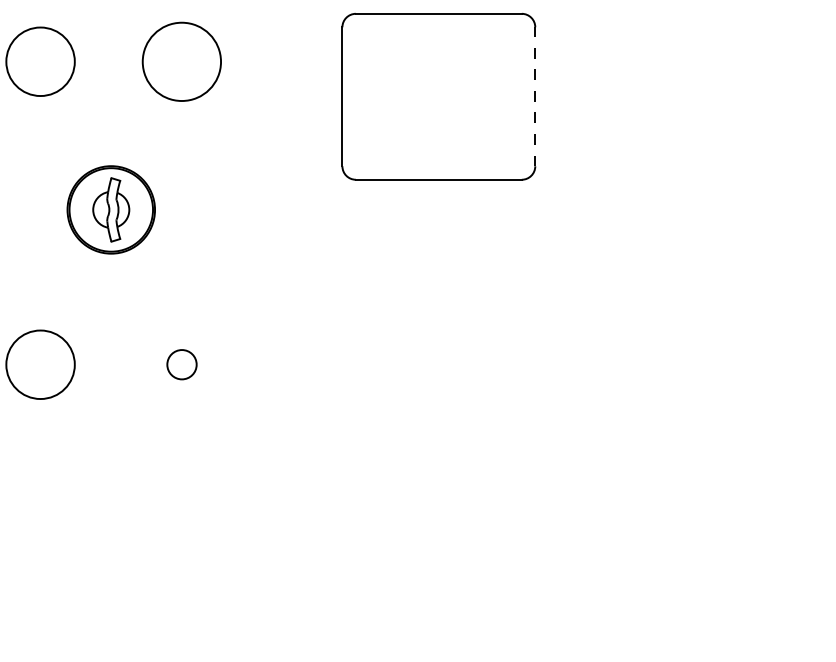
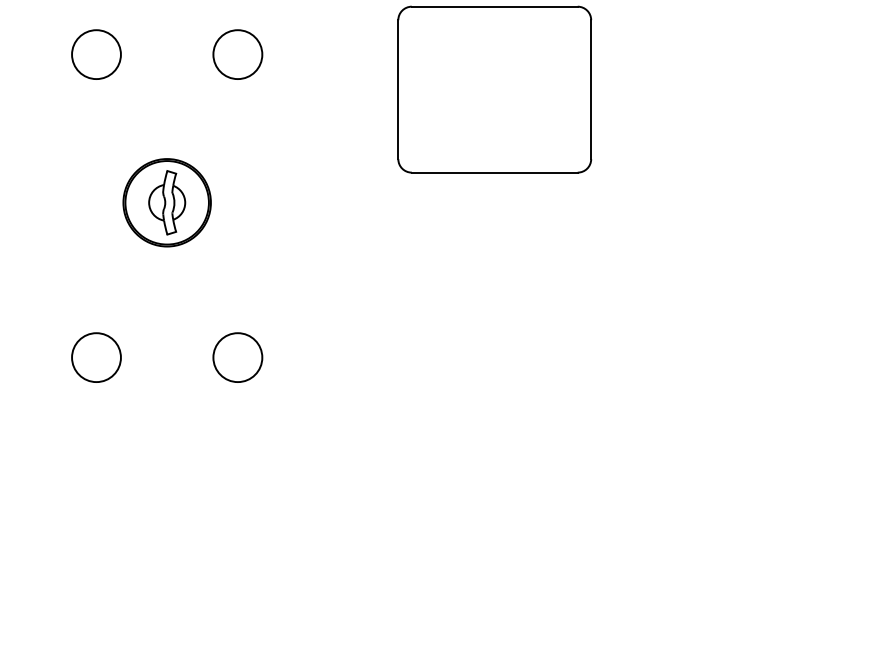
circle: (40, 61) -> (96, 54), size x0.71
circle: (181, 61) -> (237, 54), size x0.62
line: (535, 96) -> (591, 89), dashed -> solid
circle: (40, 364) -> (96, 357), size x0.71
circle: (181, 364) -> (237, 357), size x1.67

